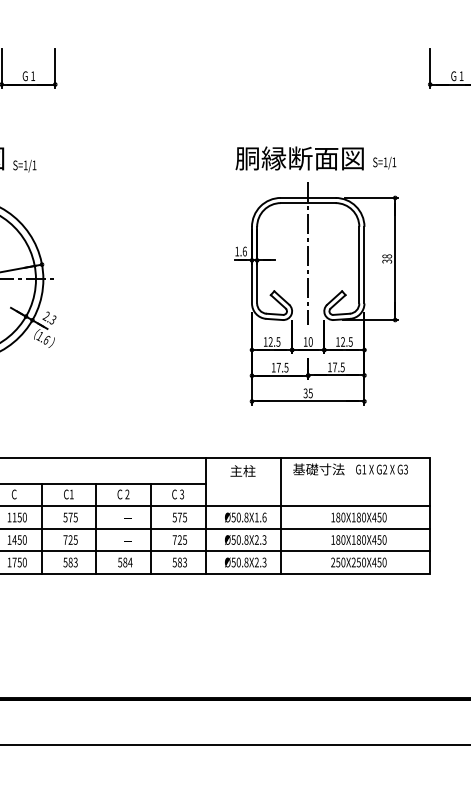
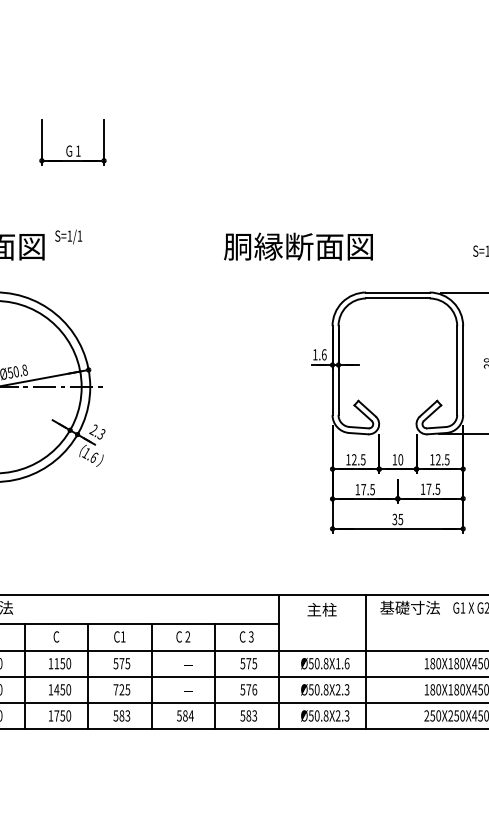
text: (299, 158) -> (298, 246), moved
text: (24, 166) -> (68, 237), moved
line: (308, 253) -> (398, 357), removed
text: (179, 539) -> (248, 689), 725 -> 576

